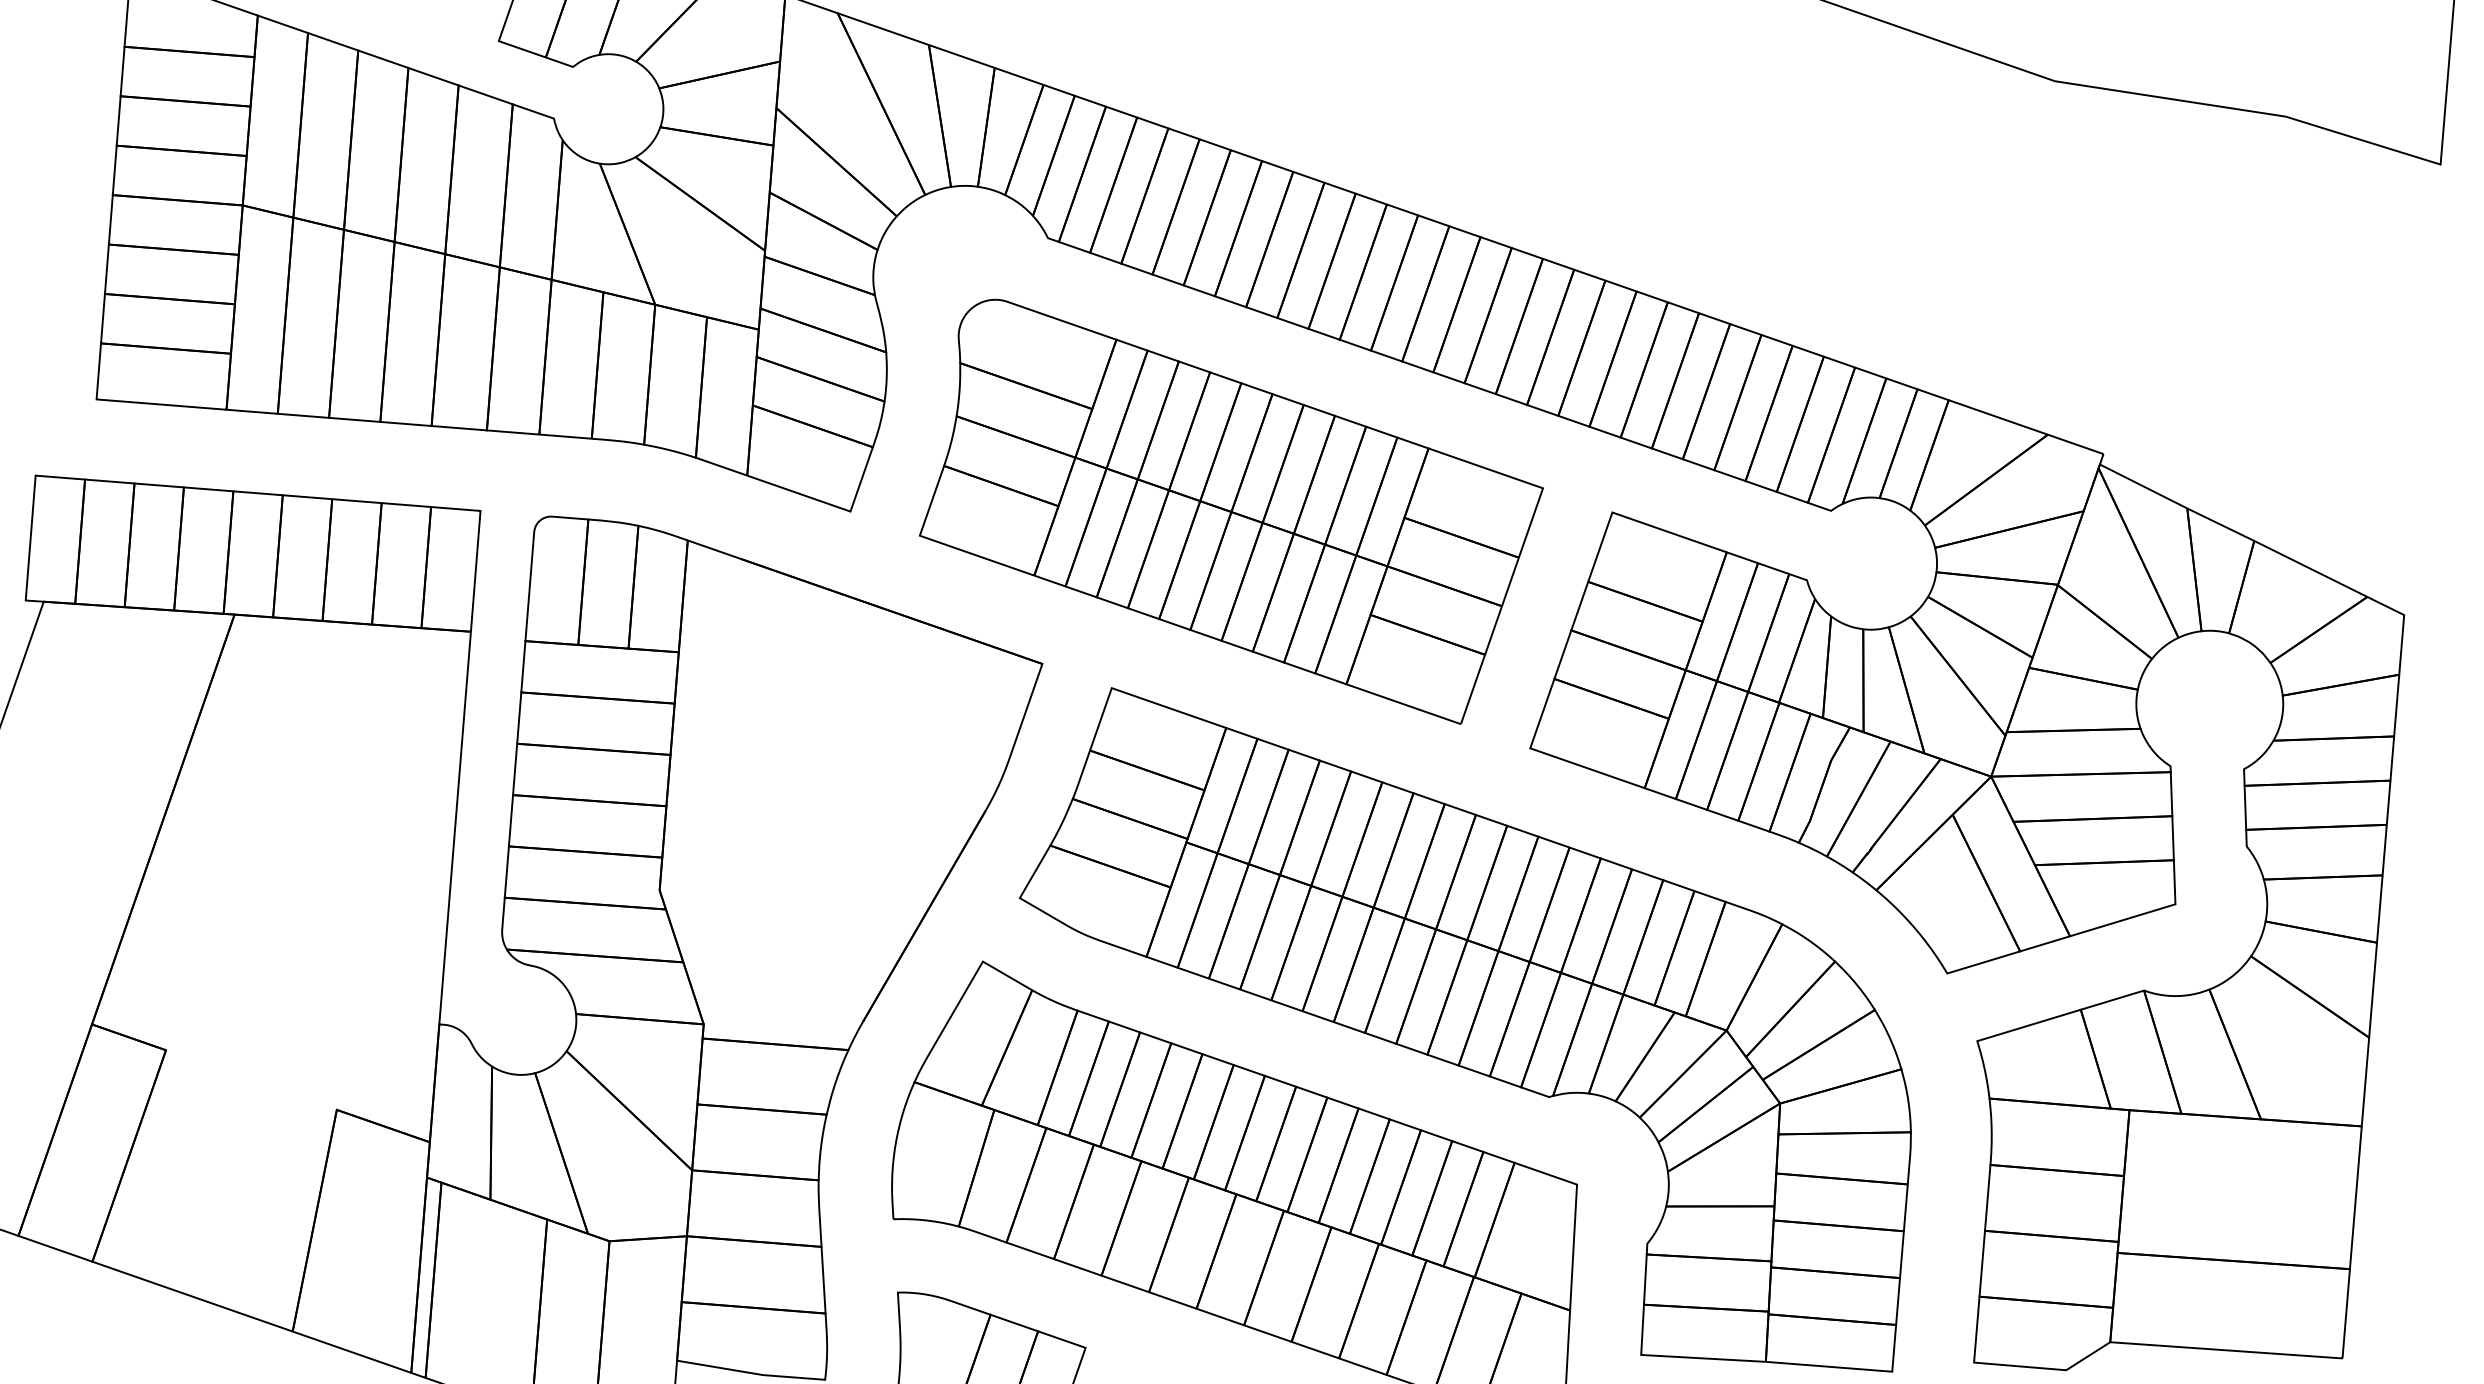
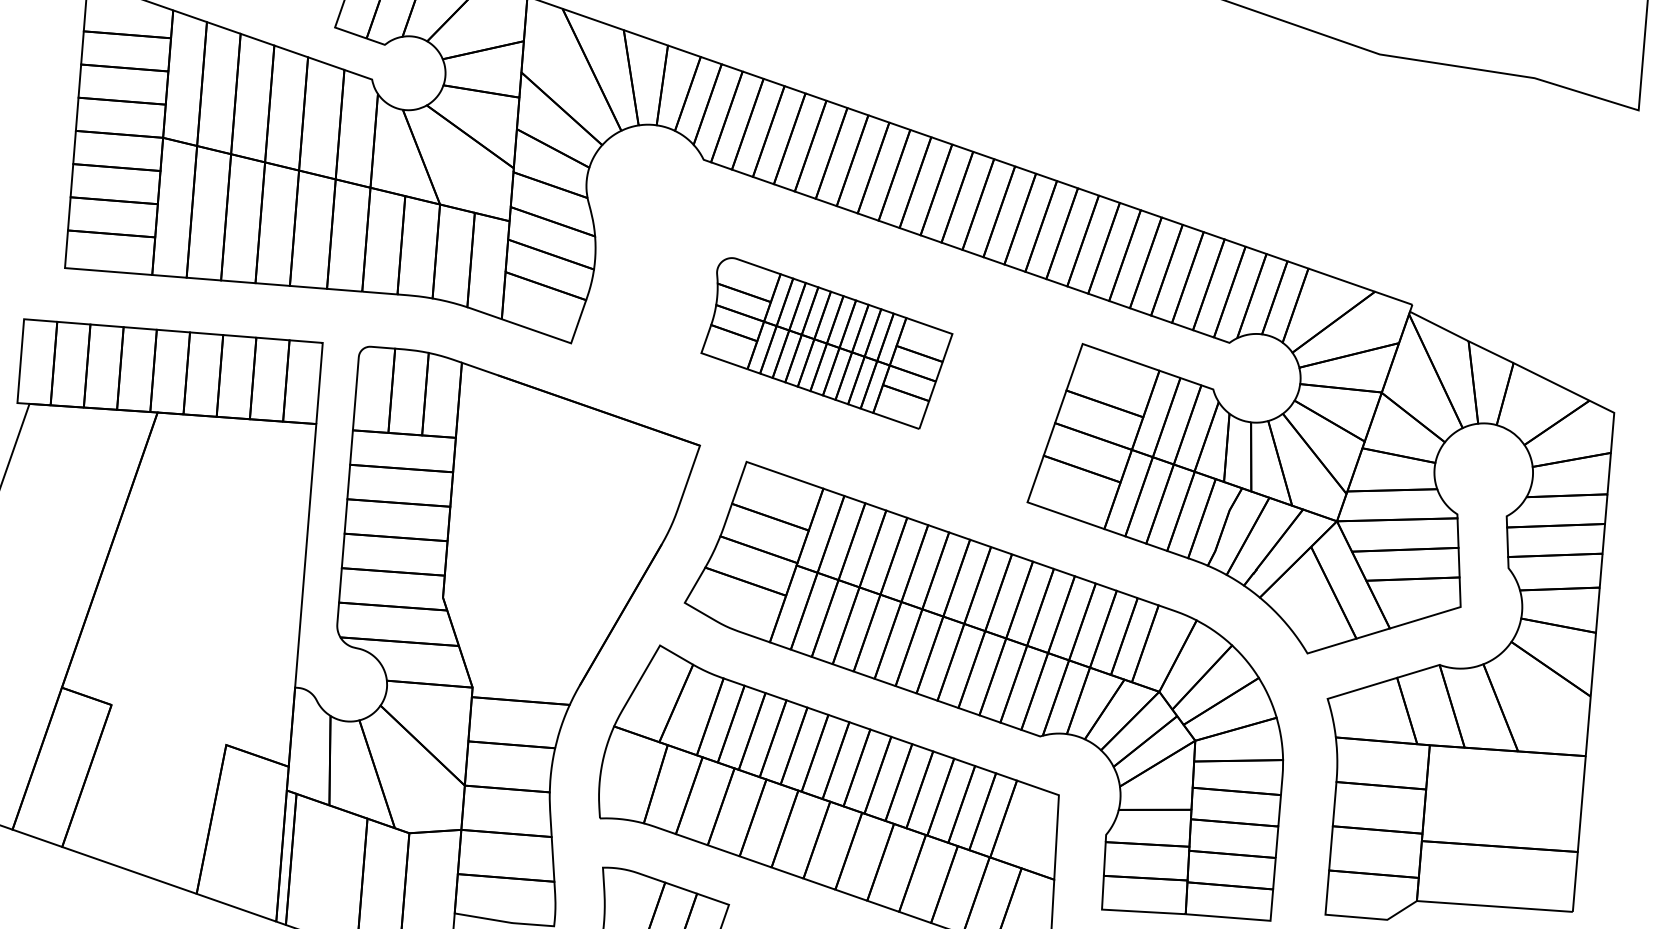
part: (1230, 511) -> (826, 343), size x0.6

